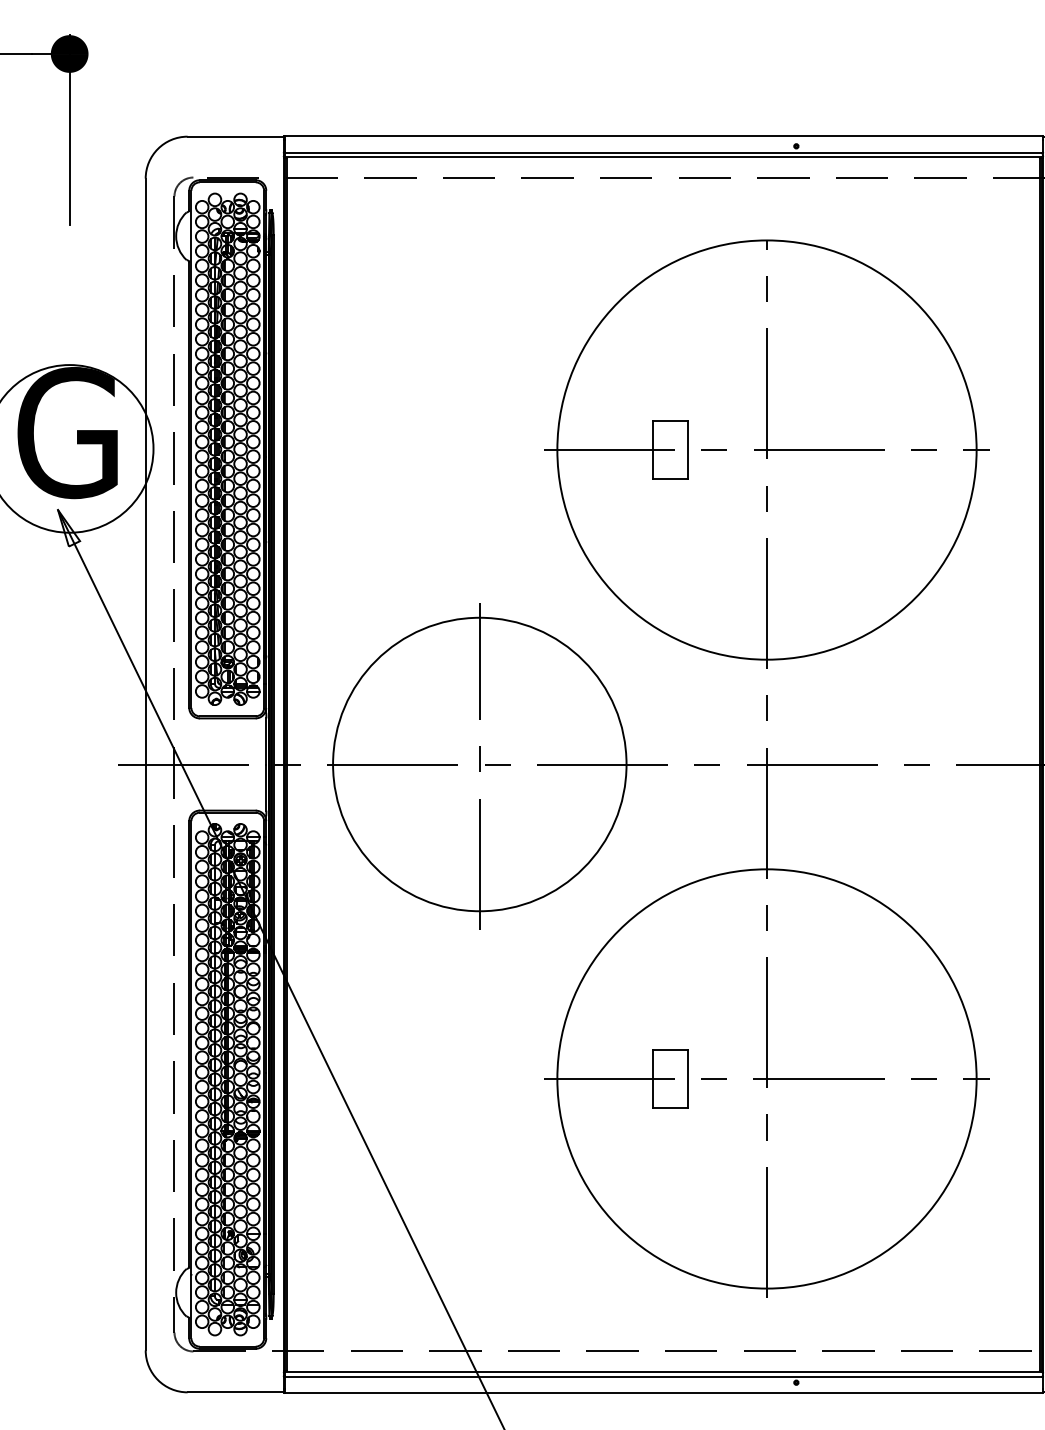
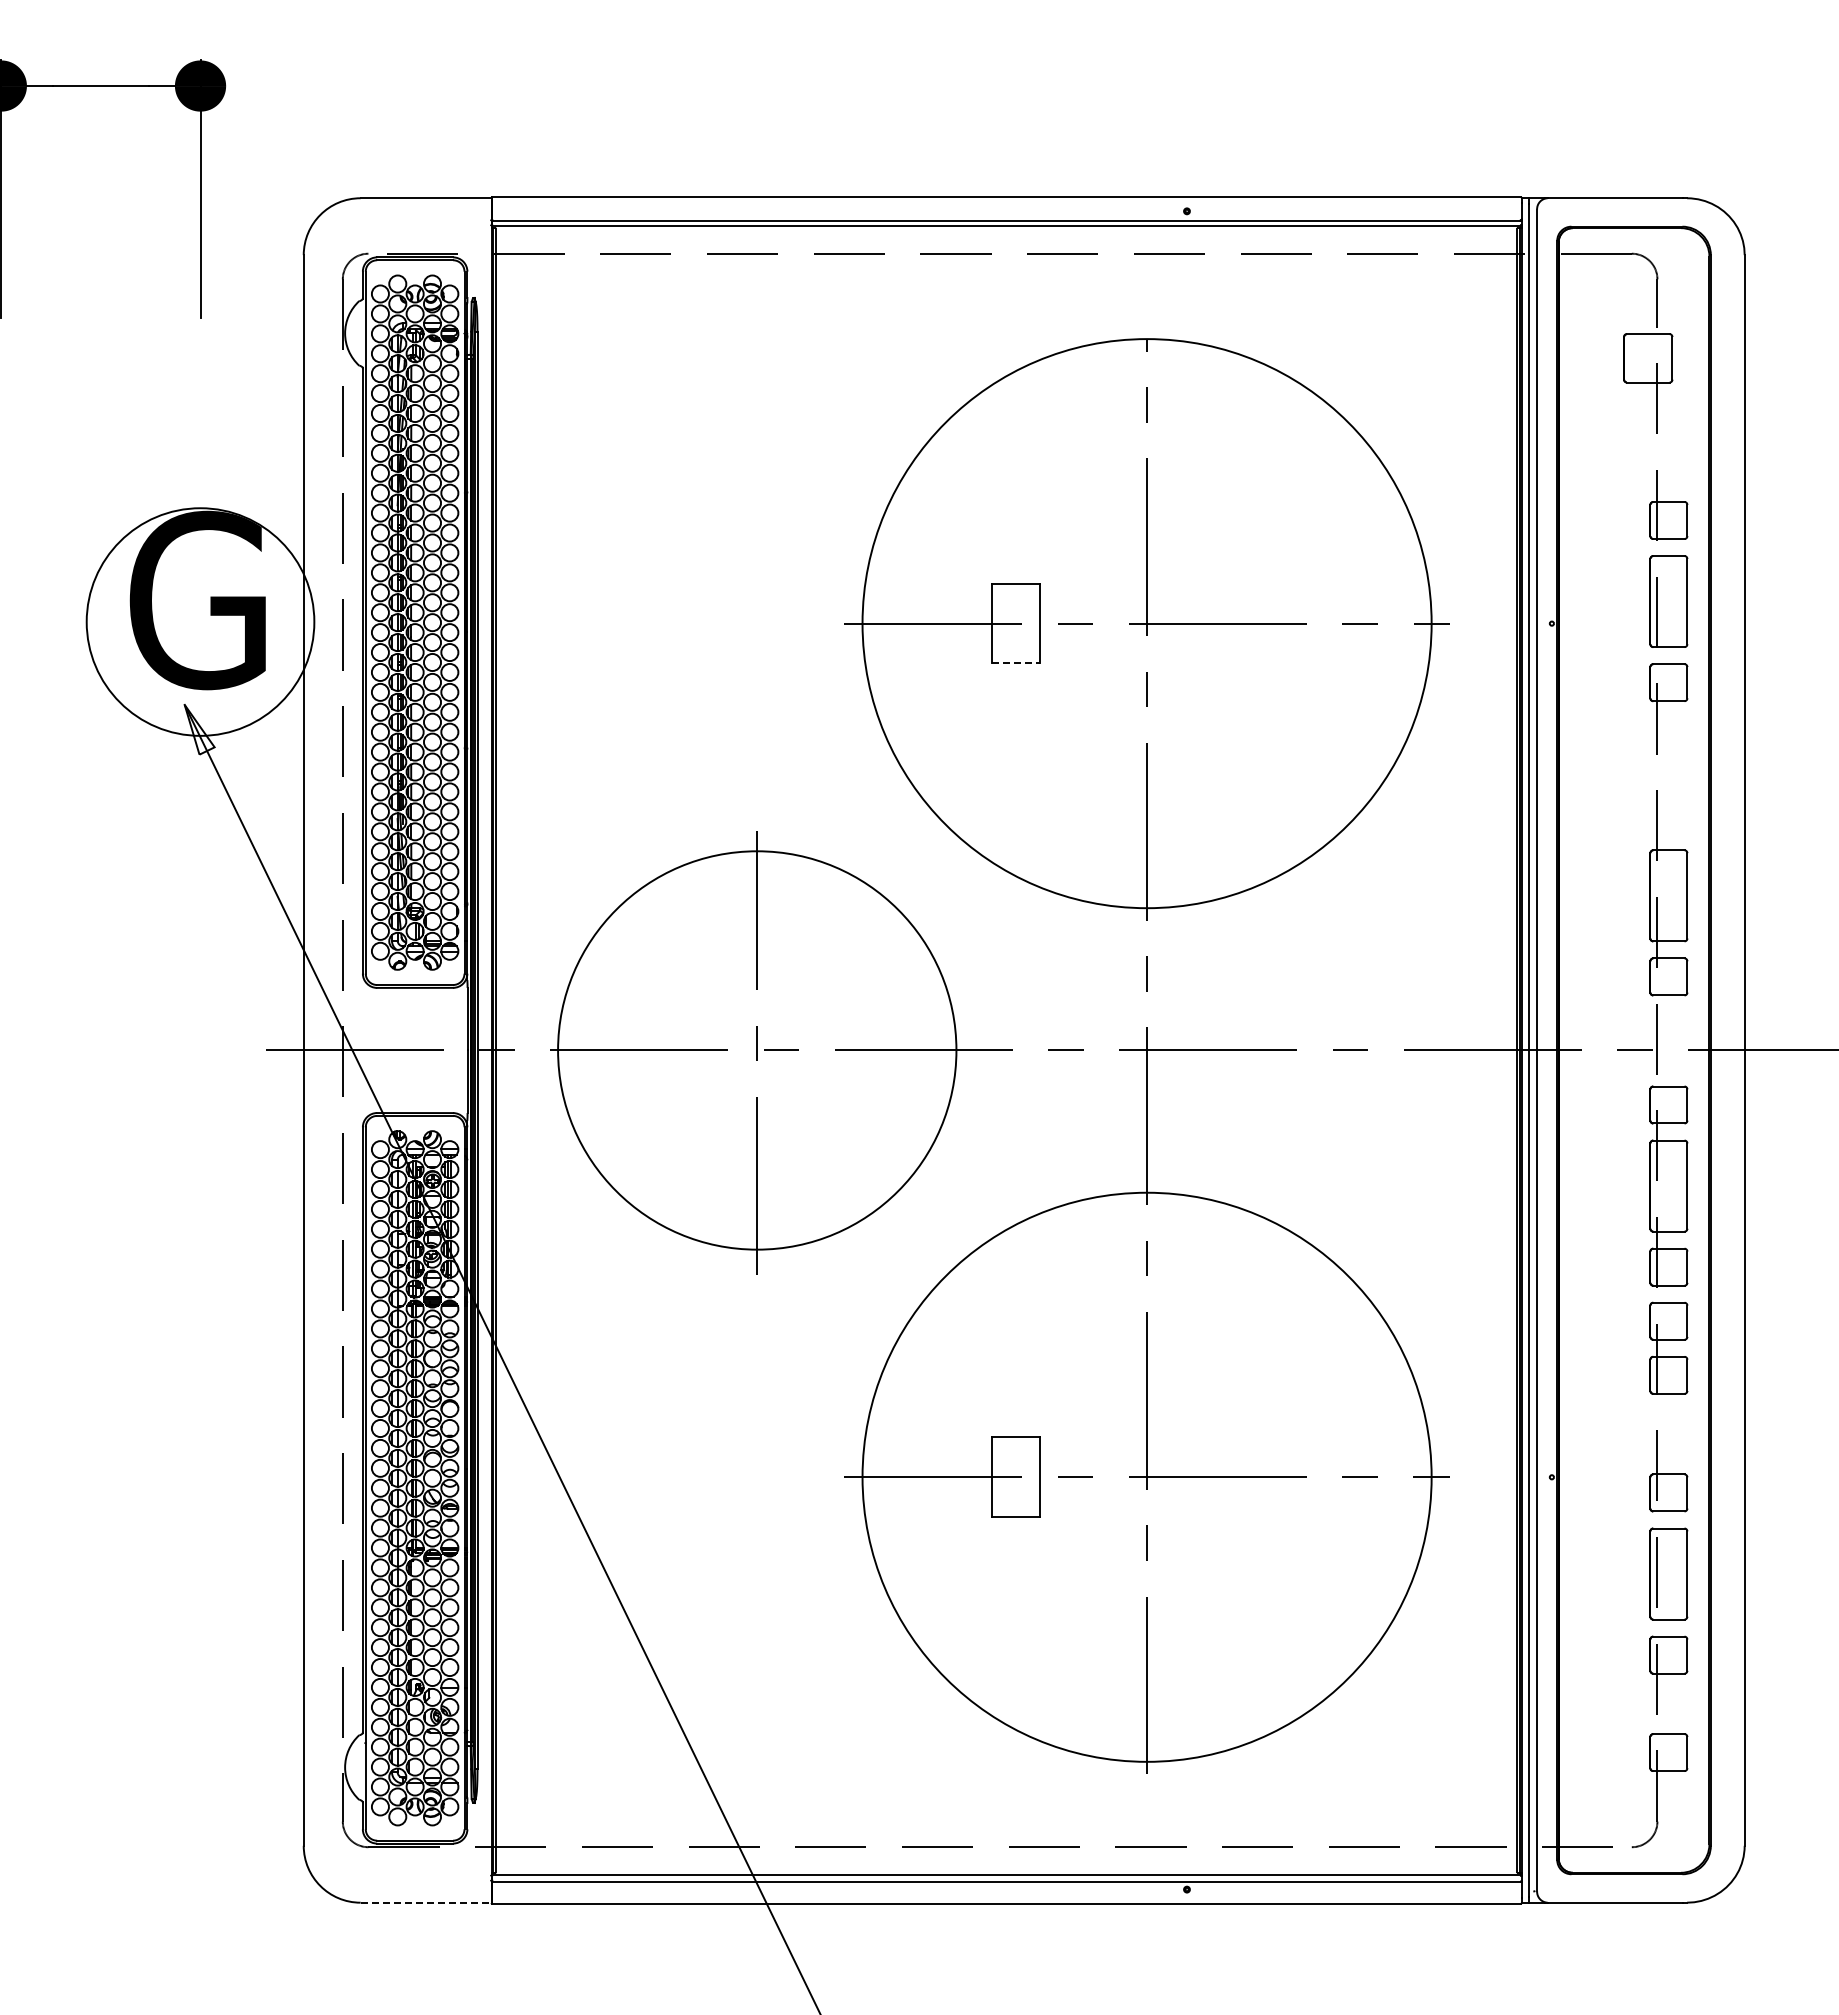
line: (670, 479) -> (1016, 663), solid -> dashed
line: (236, 1392) -> (426, 1902), solid -> dashed

